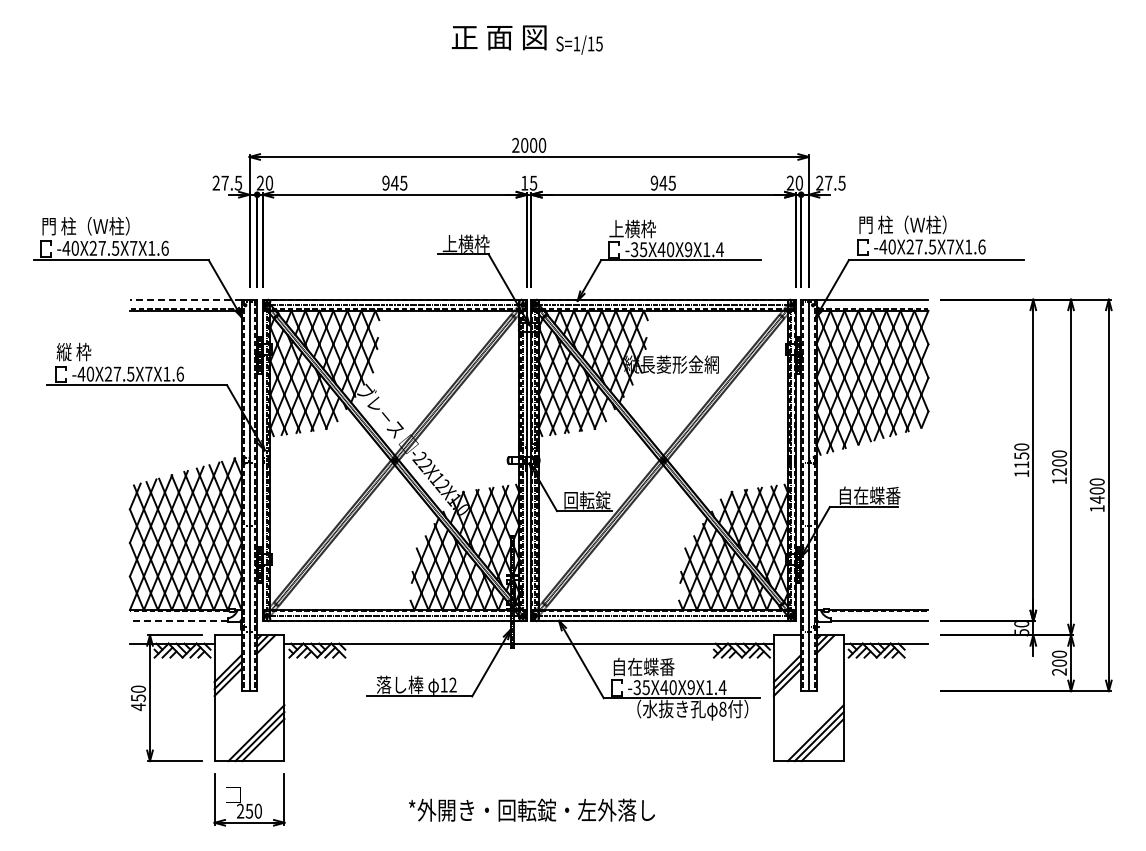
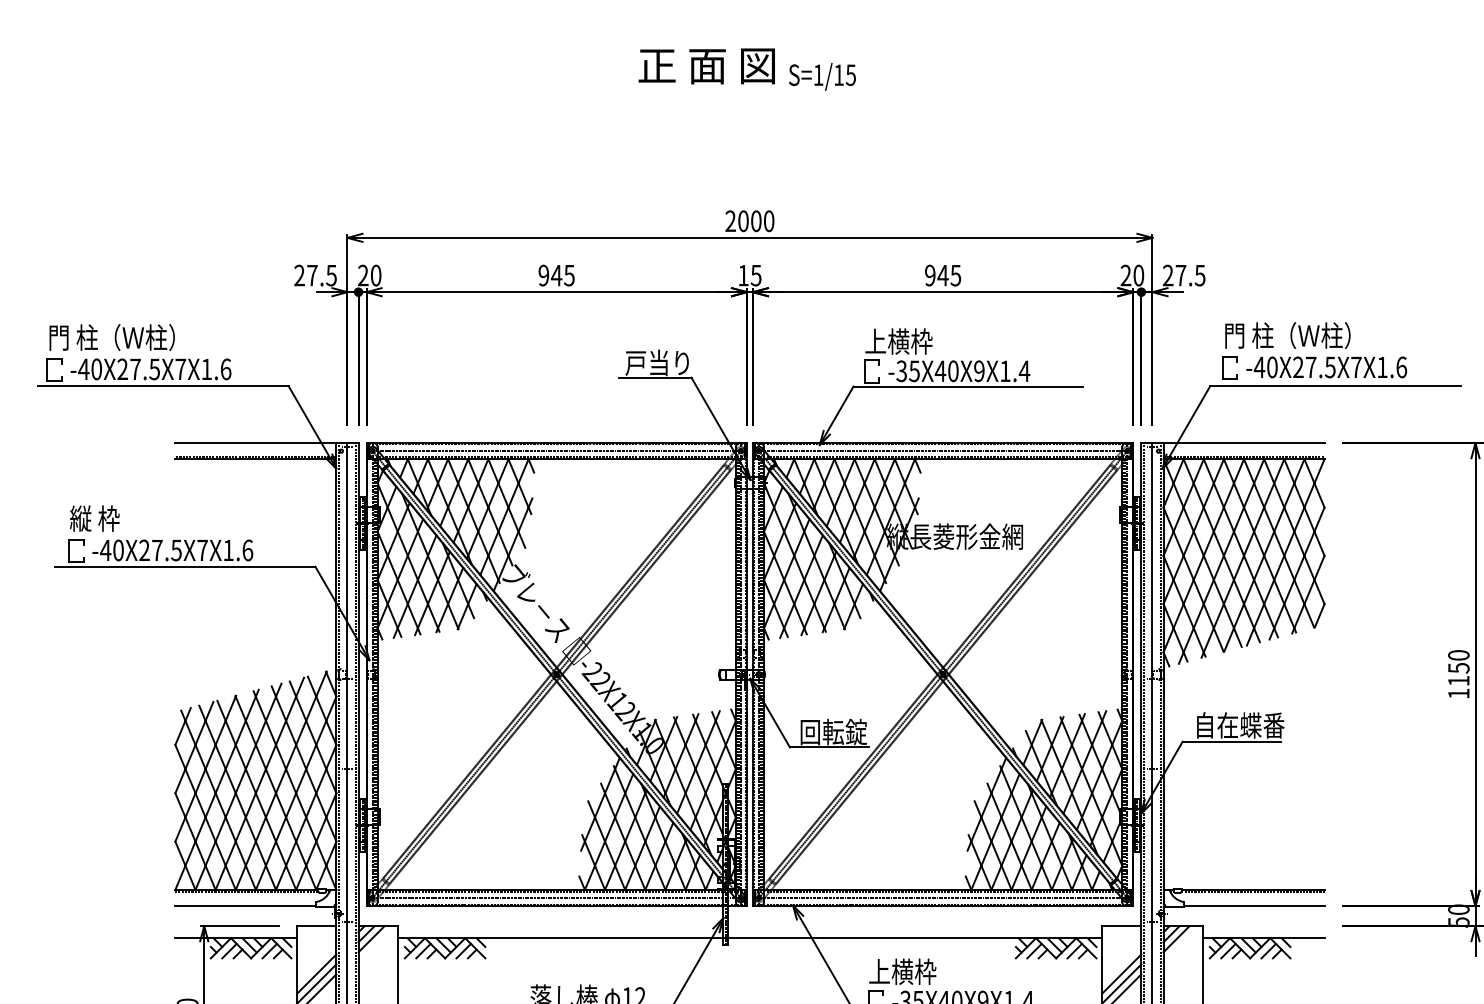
text: (465, 243) -> (658, 362), 上横枠 -> 戸当り
line: (185, 299) -> (255, 442), dashed -> solid
line: (178, 621) -> (245, 906), dashed -> solid
text: (643, 666) -> (914, 971), 自在蝶番 -> 上横枠

